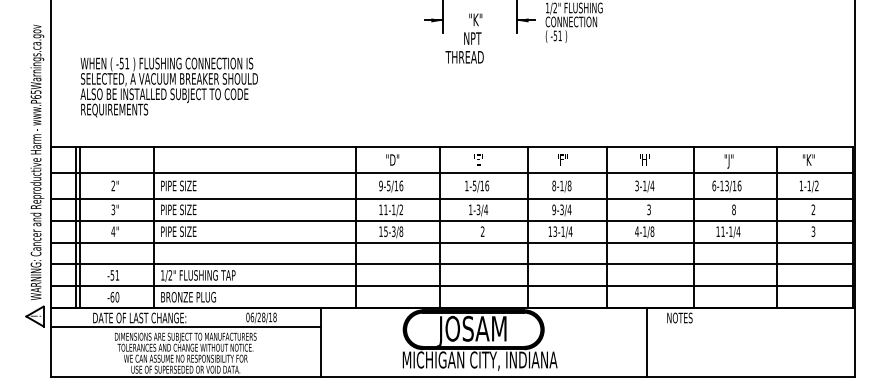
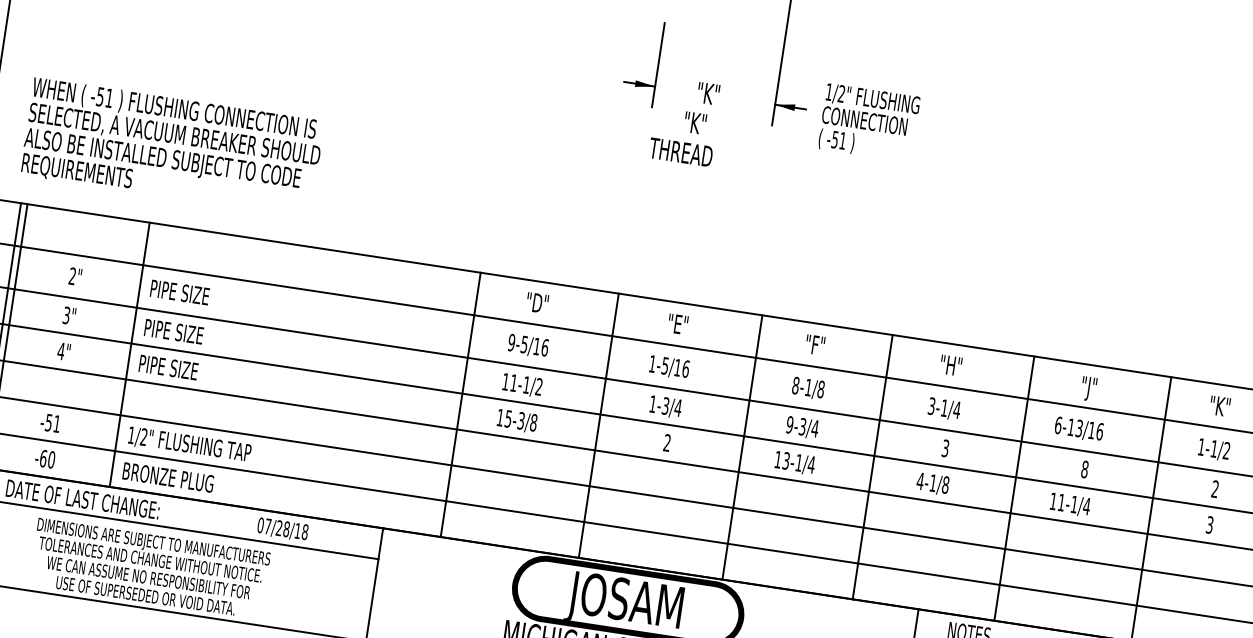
text: (472, 38) -> (698, 123), NPT -> "K"
text: (168, 87) -> (171, 147), moved
text: (252, 317) -> (268, 526), 06/28/18 -> 07/28/18

